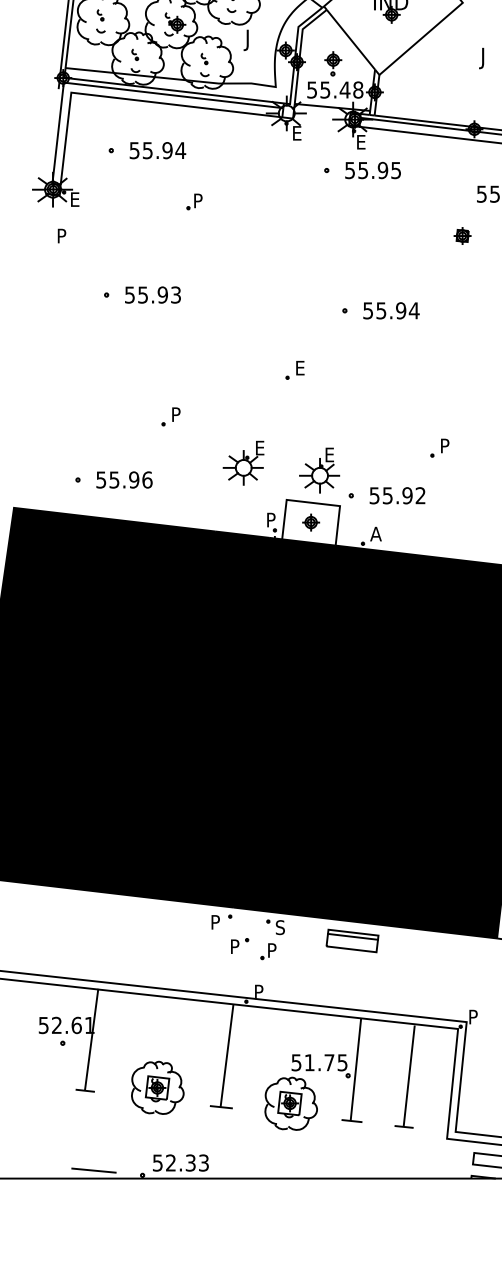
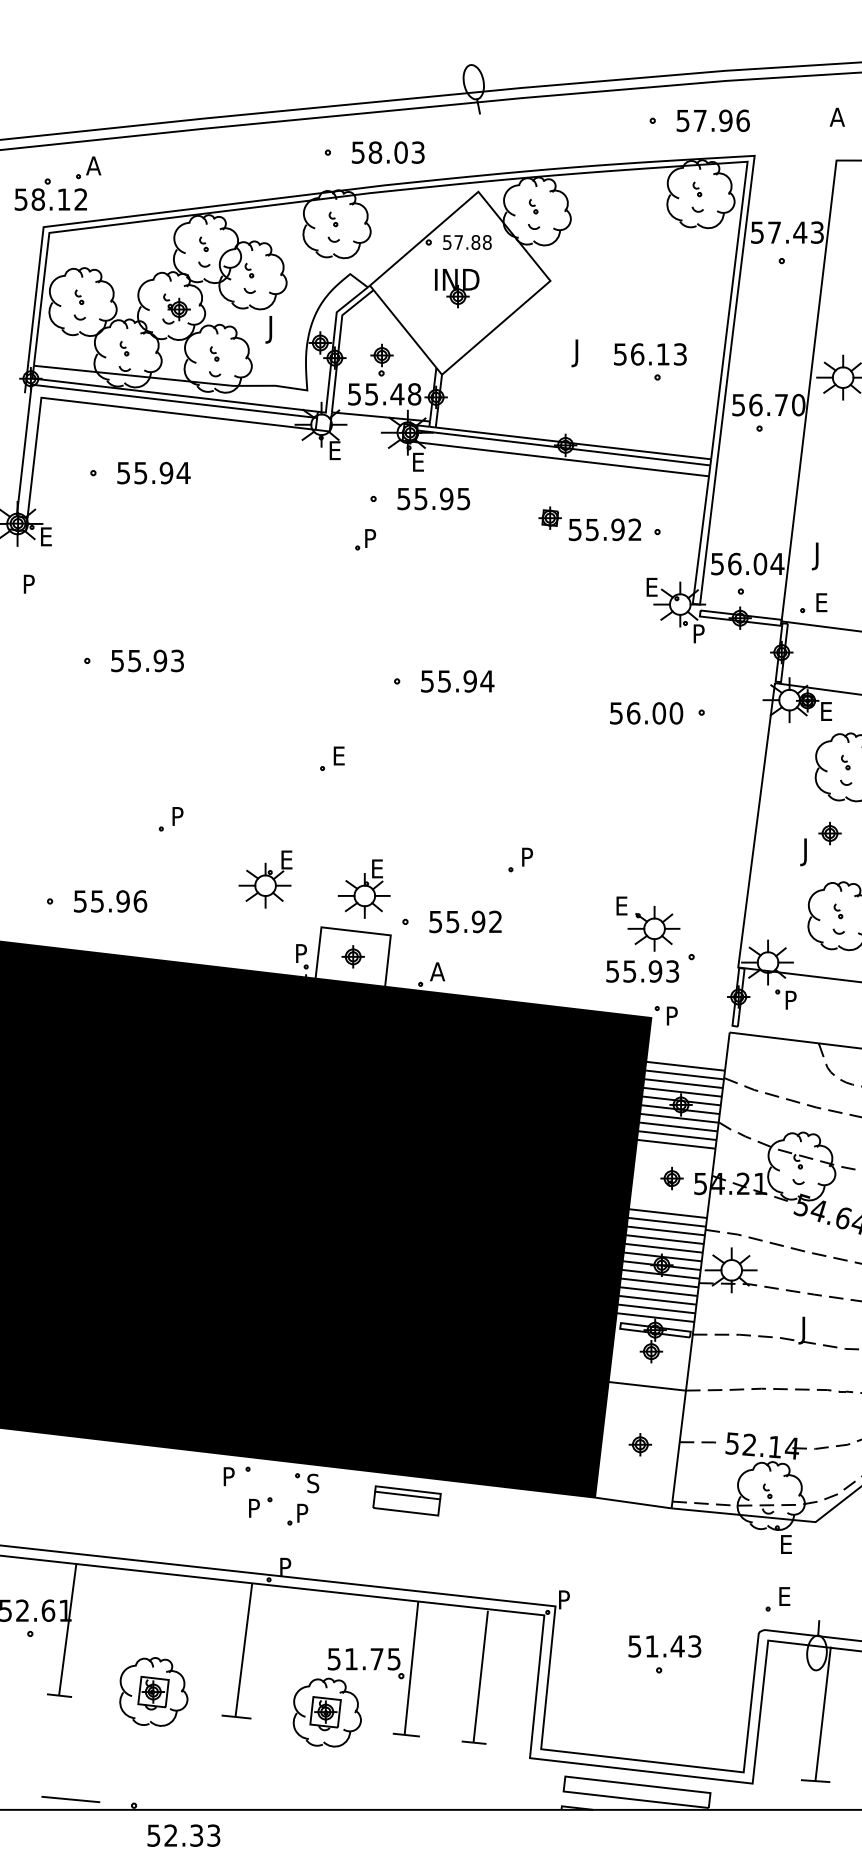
part: (194, 201) -> (365, 539), moved
part: (462, 235) -> (549, 517), moved
text: (180, 1162) -> (183, 1835), moved

